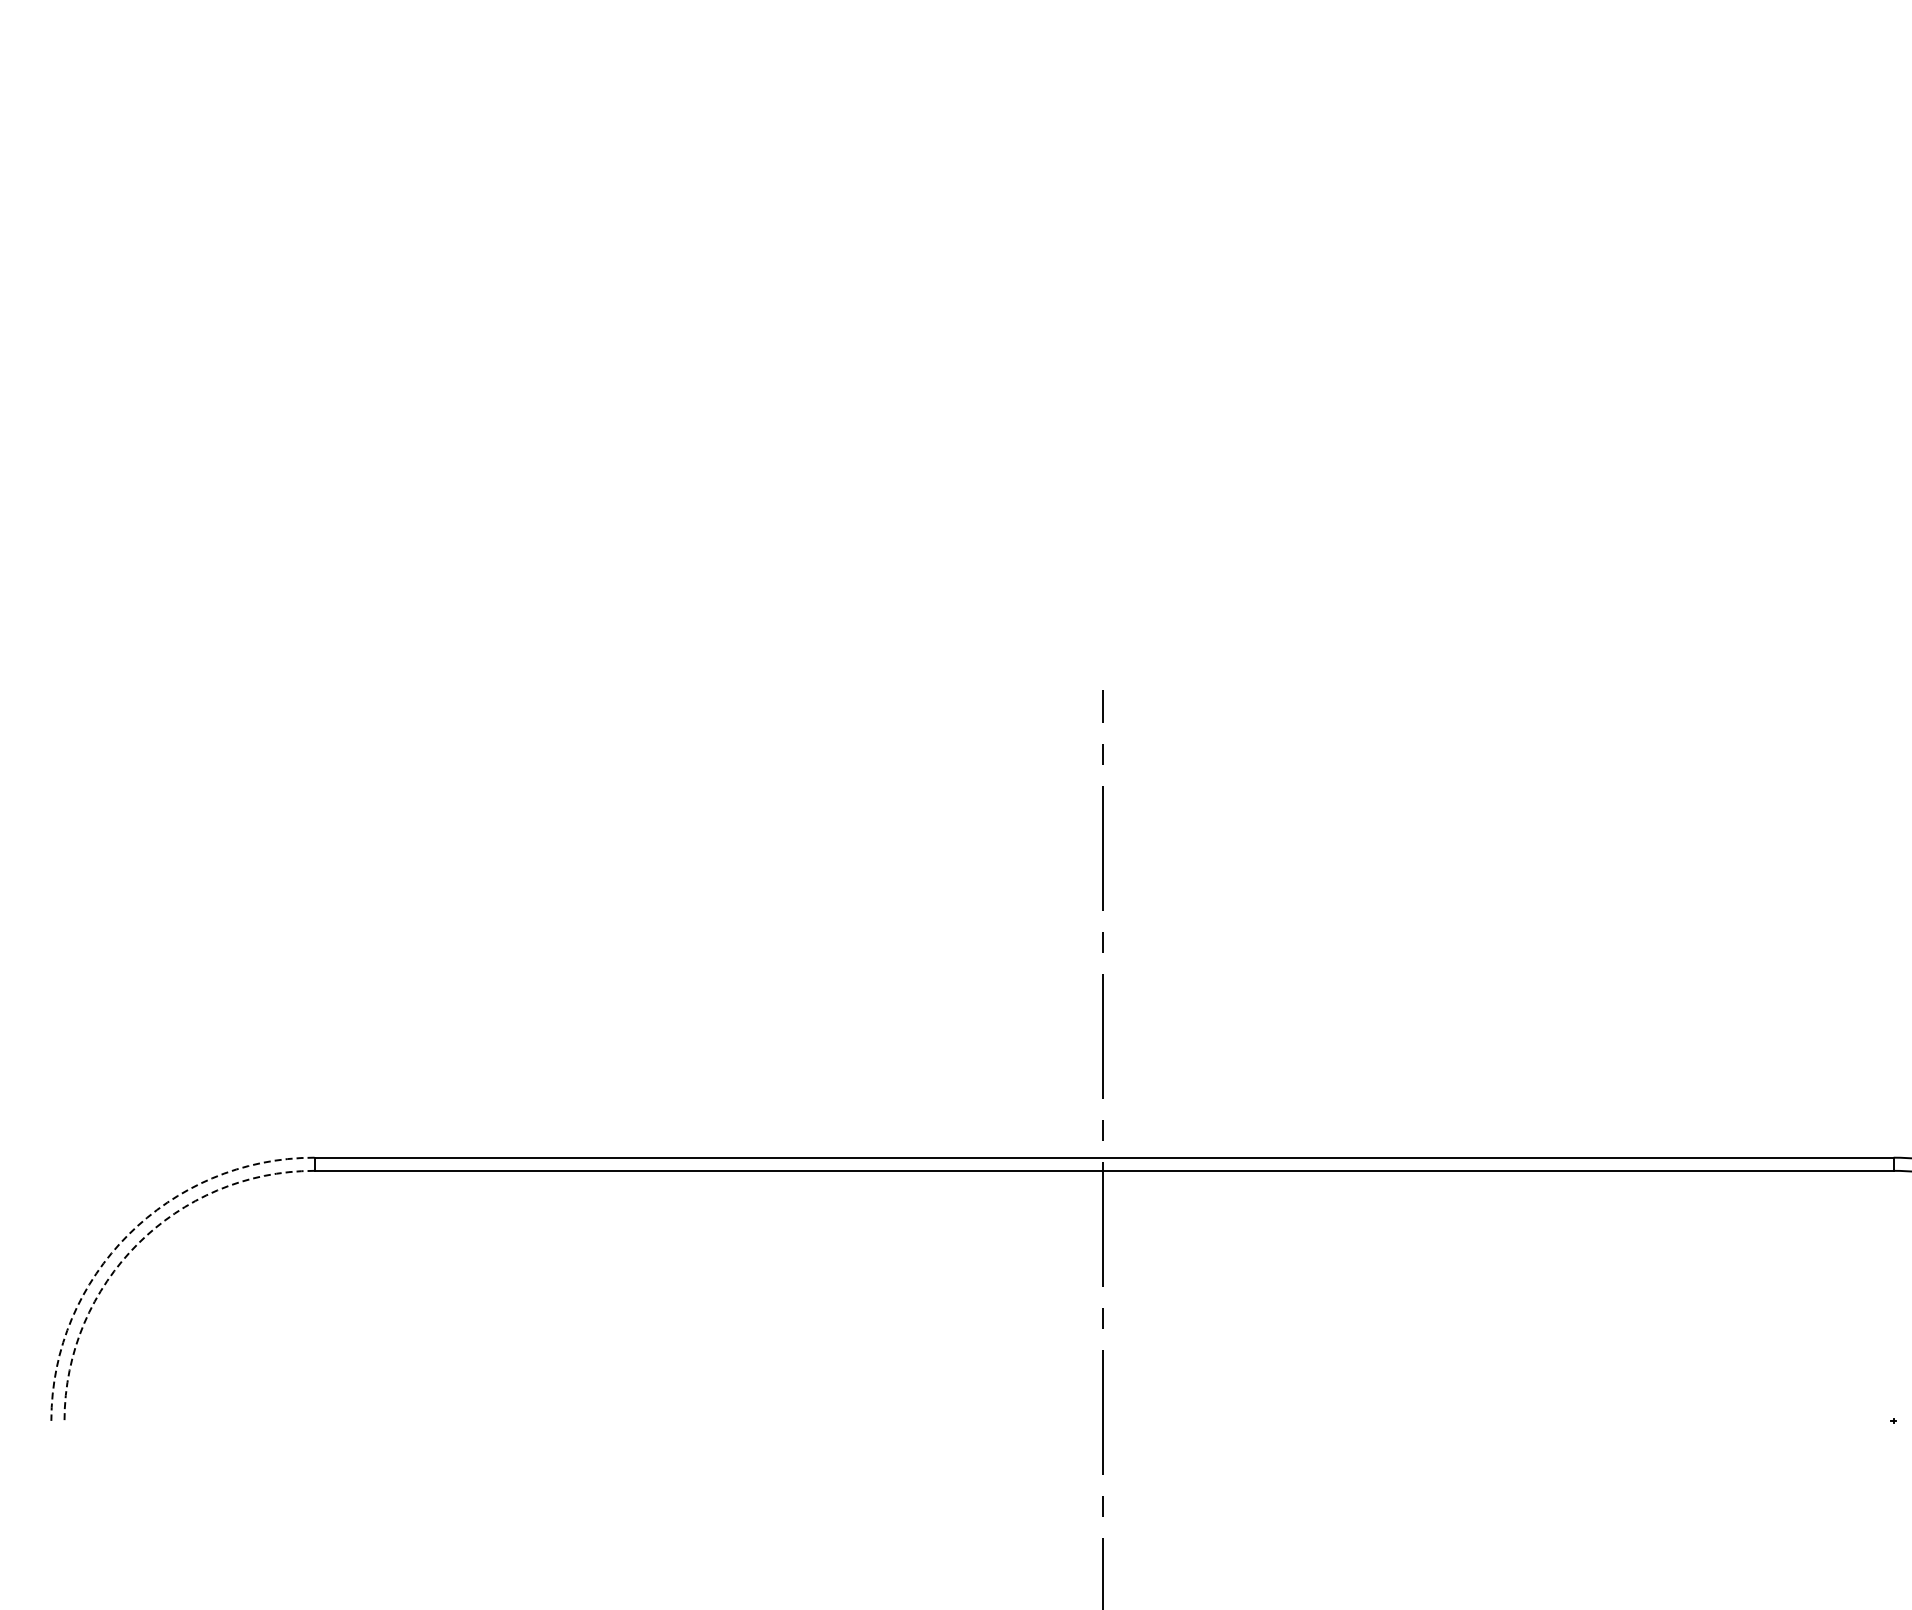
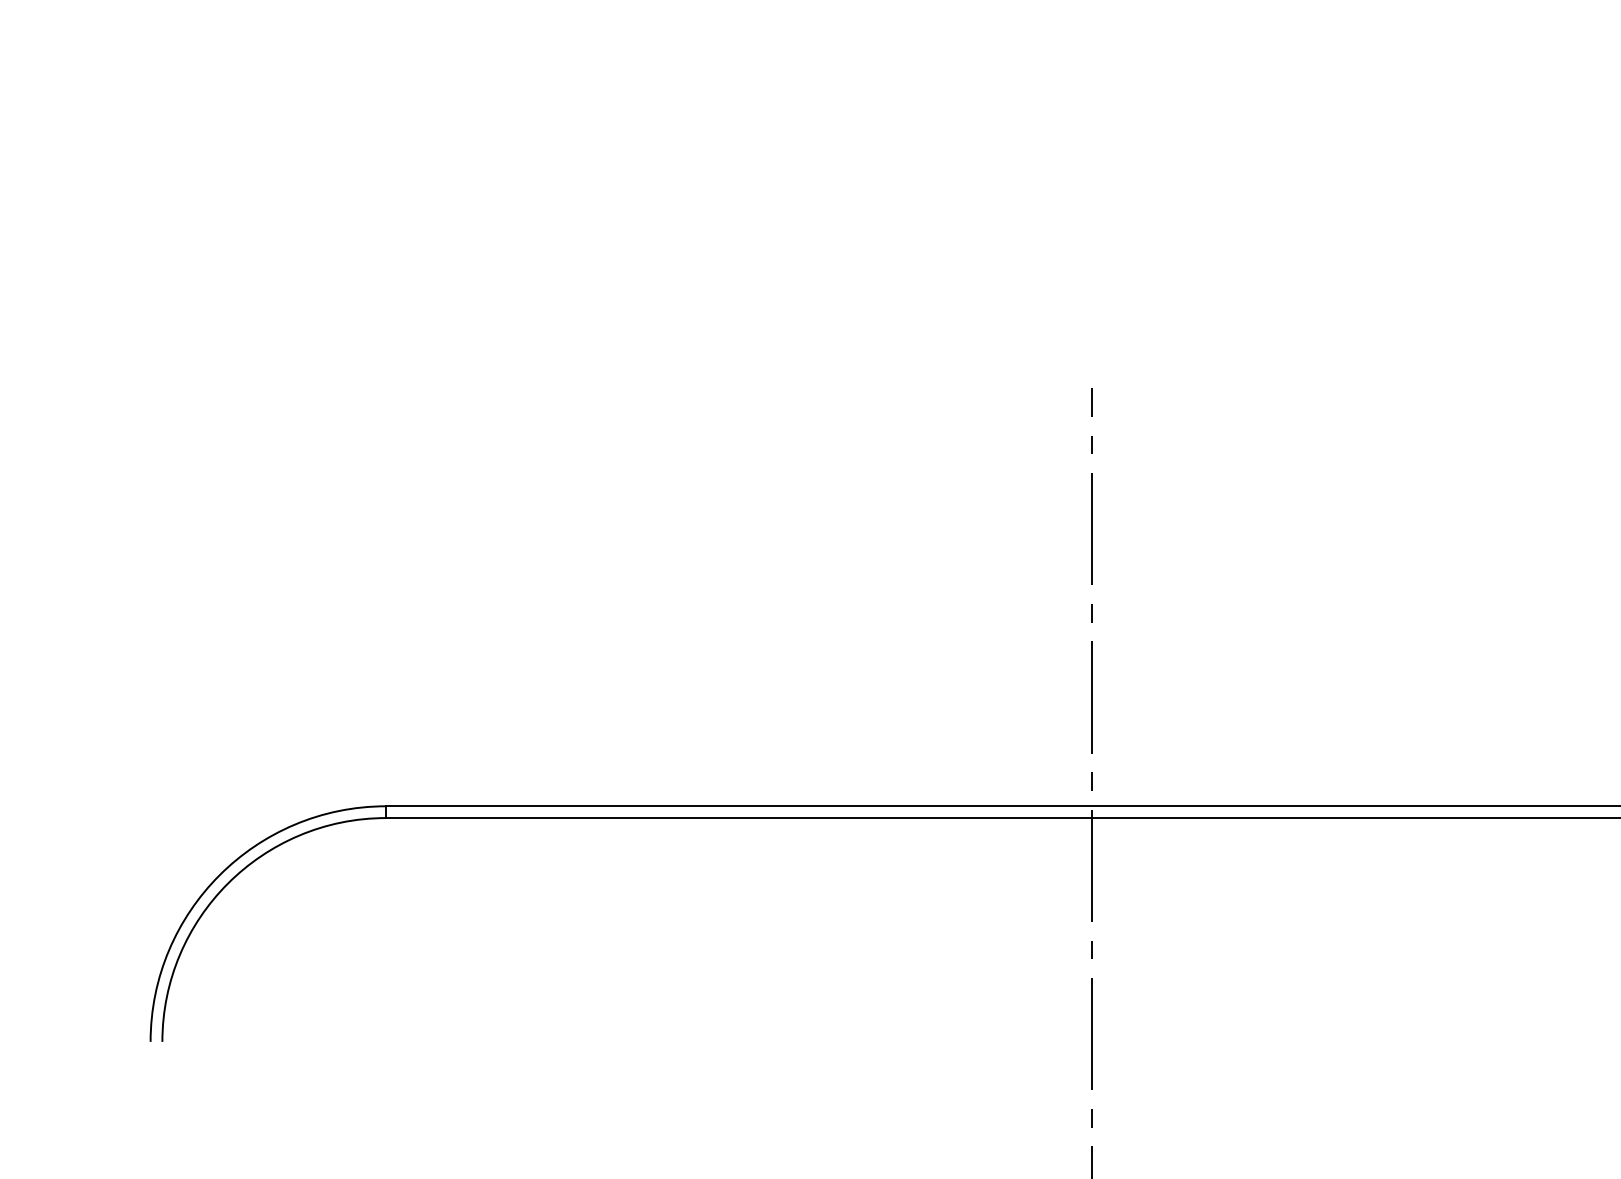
arc: (128, 1234) -> (219, 875), dashed -> solid
arc: (137, 1244) -> (227, 883), dashed -> solid

